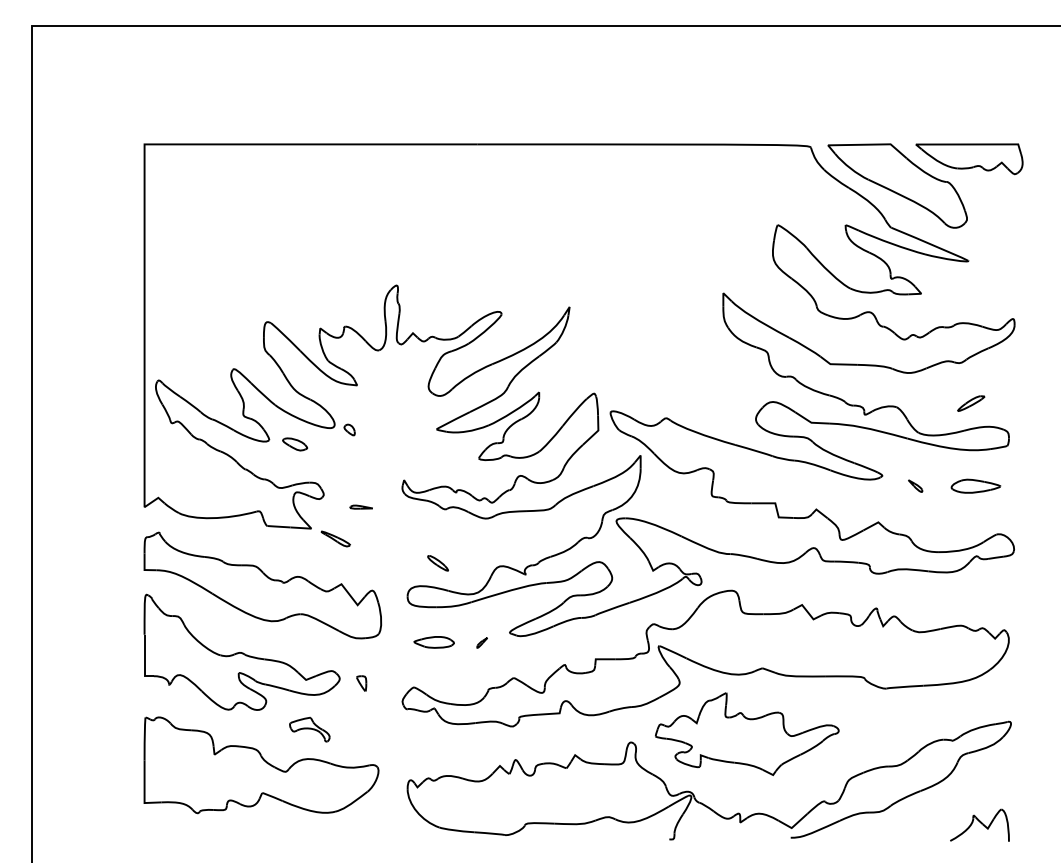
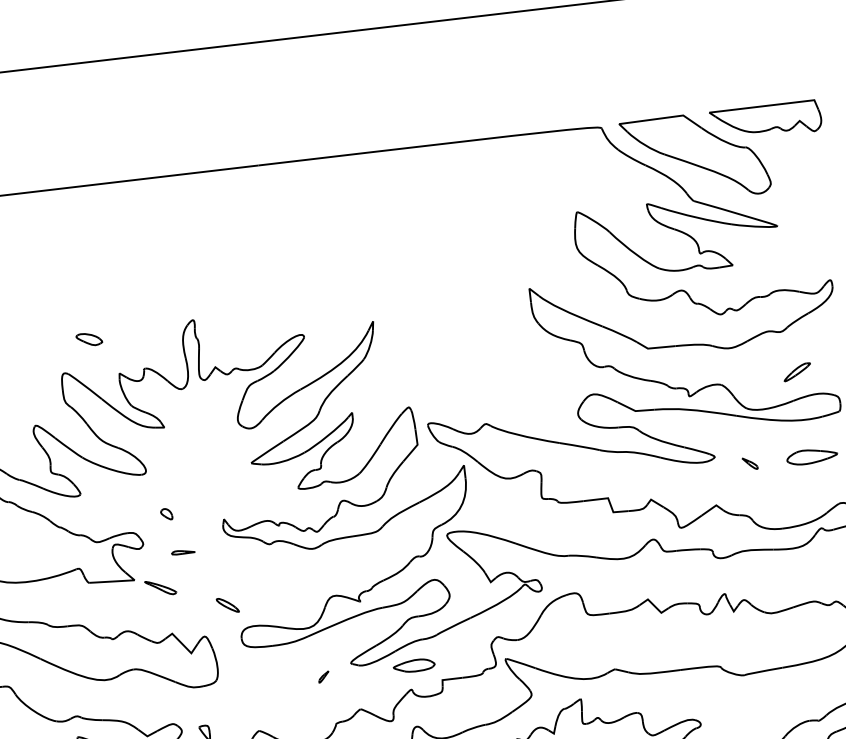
part: (349, 429) -> (166, 513), moved
part: (295, 444) -> (89, 339), moved
part: (437, 563) -> (227, 605), moved
part: (433, 642) -> (413, 666), moved

